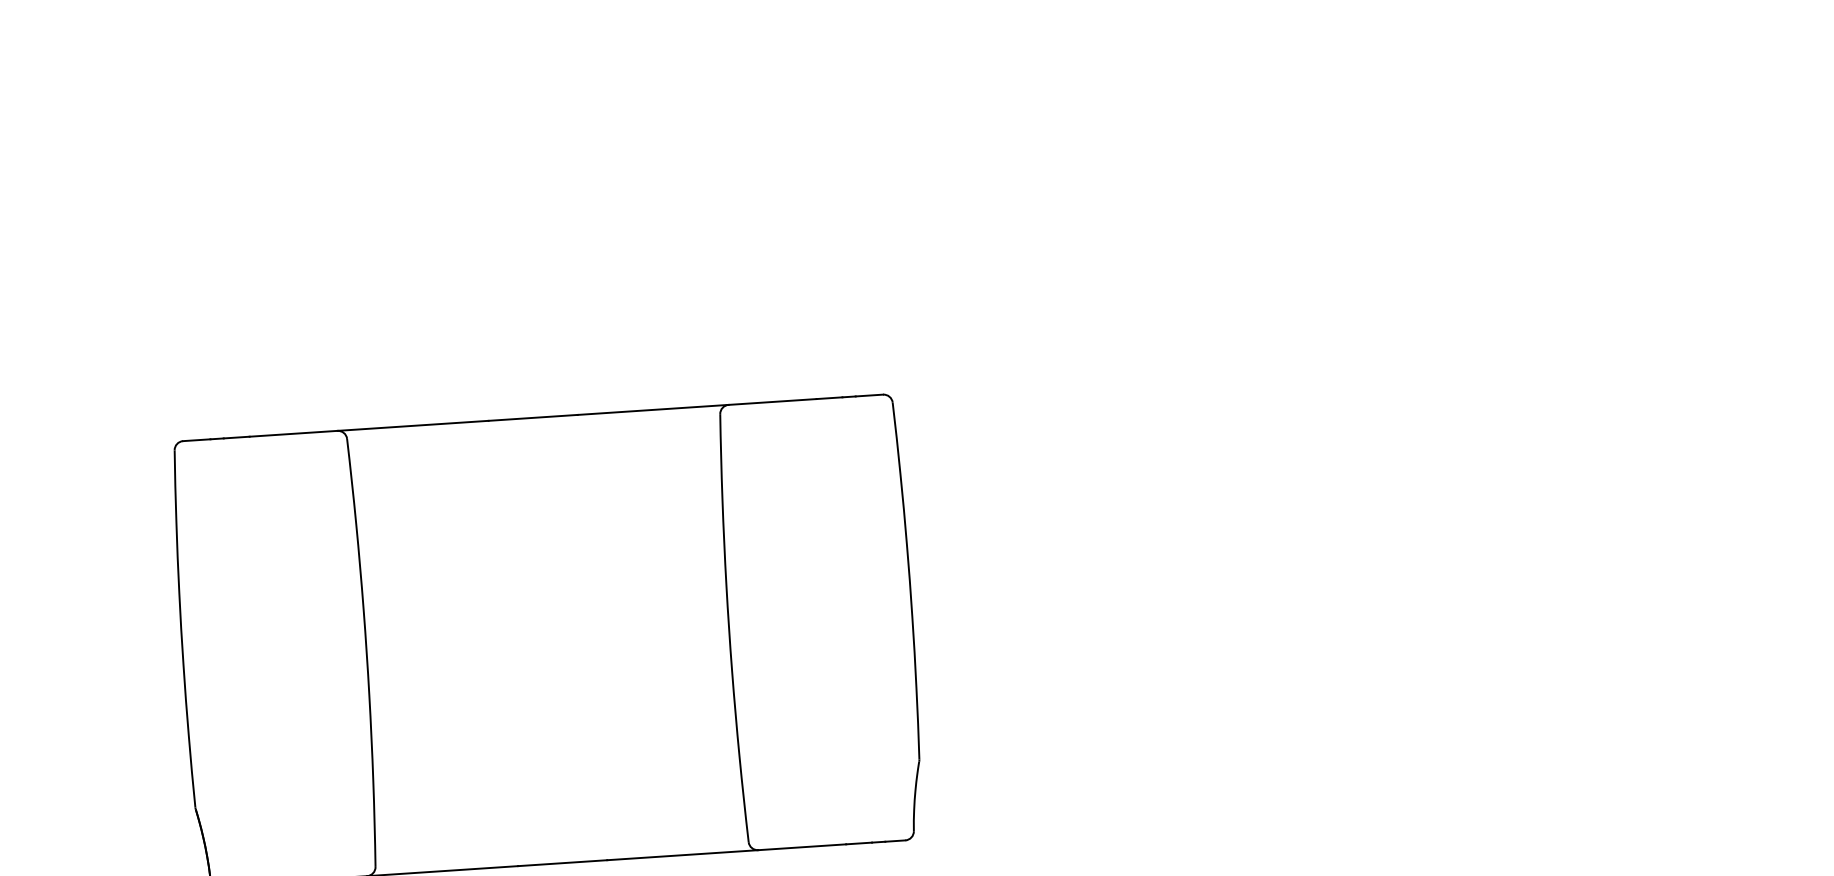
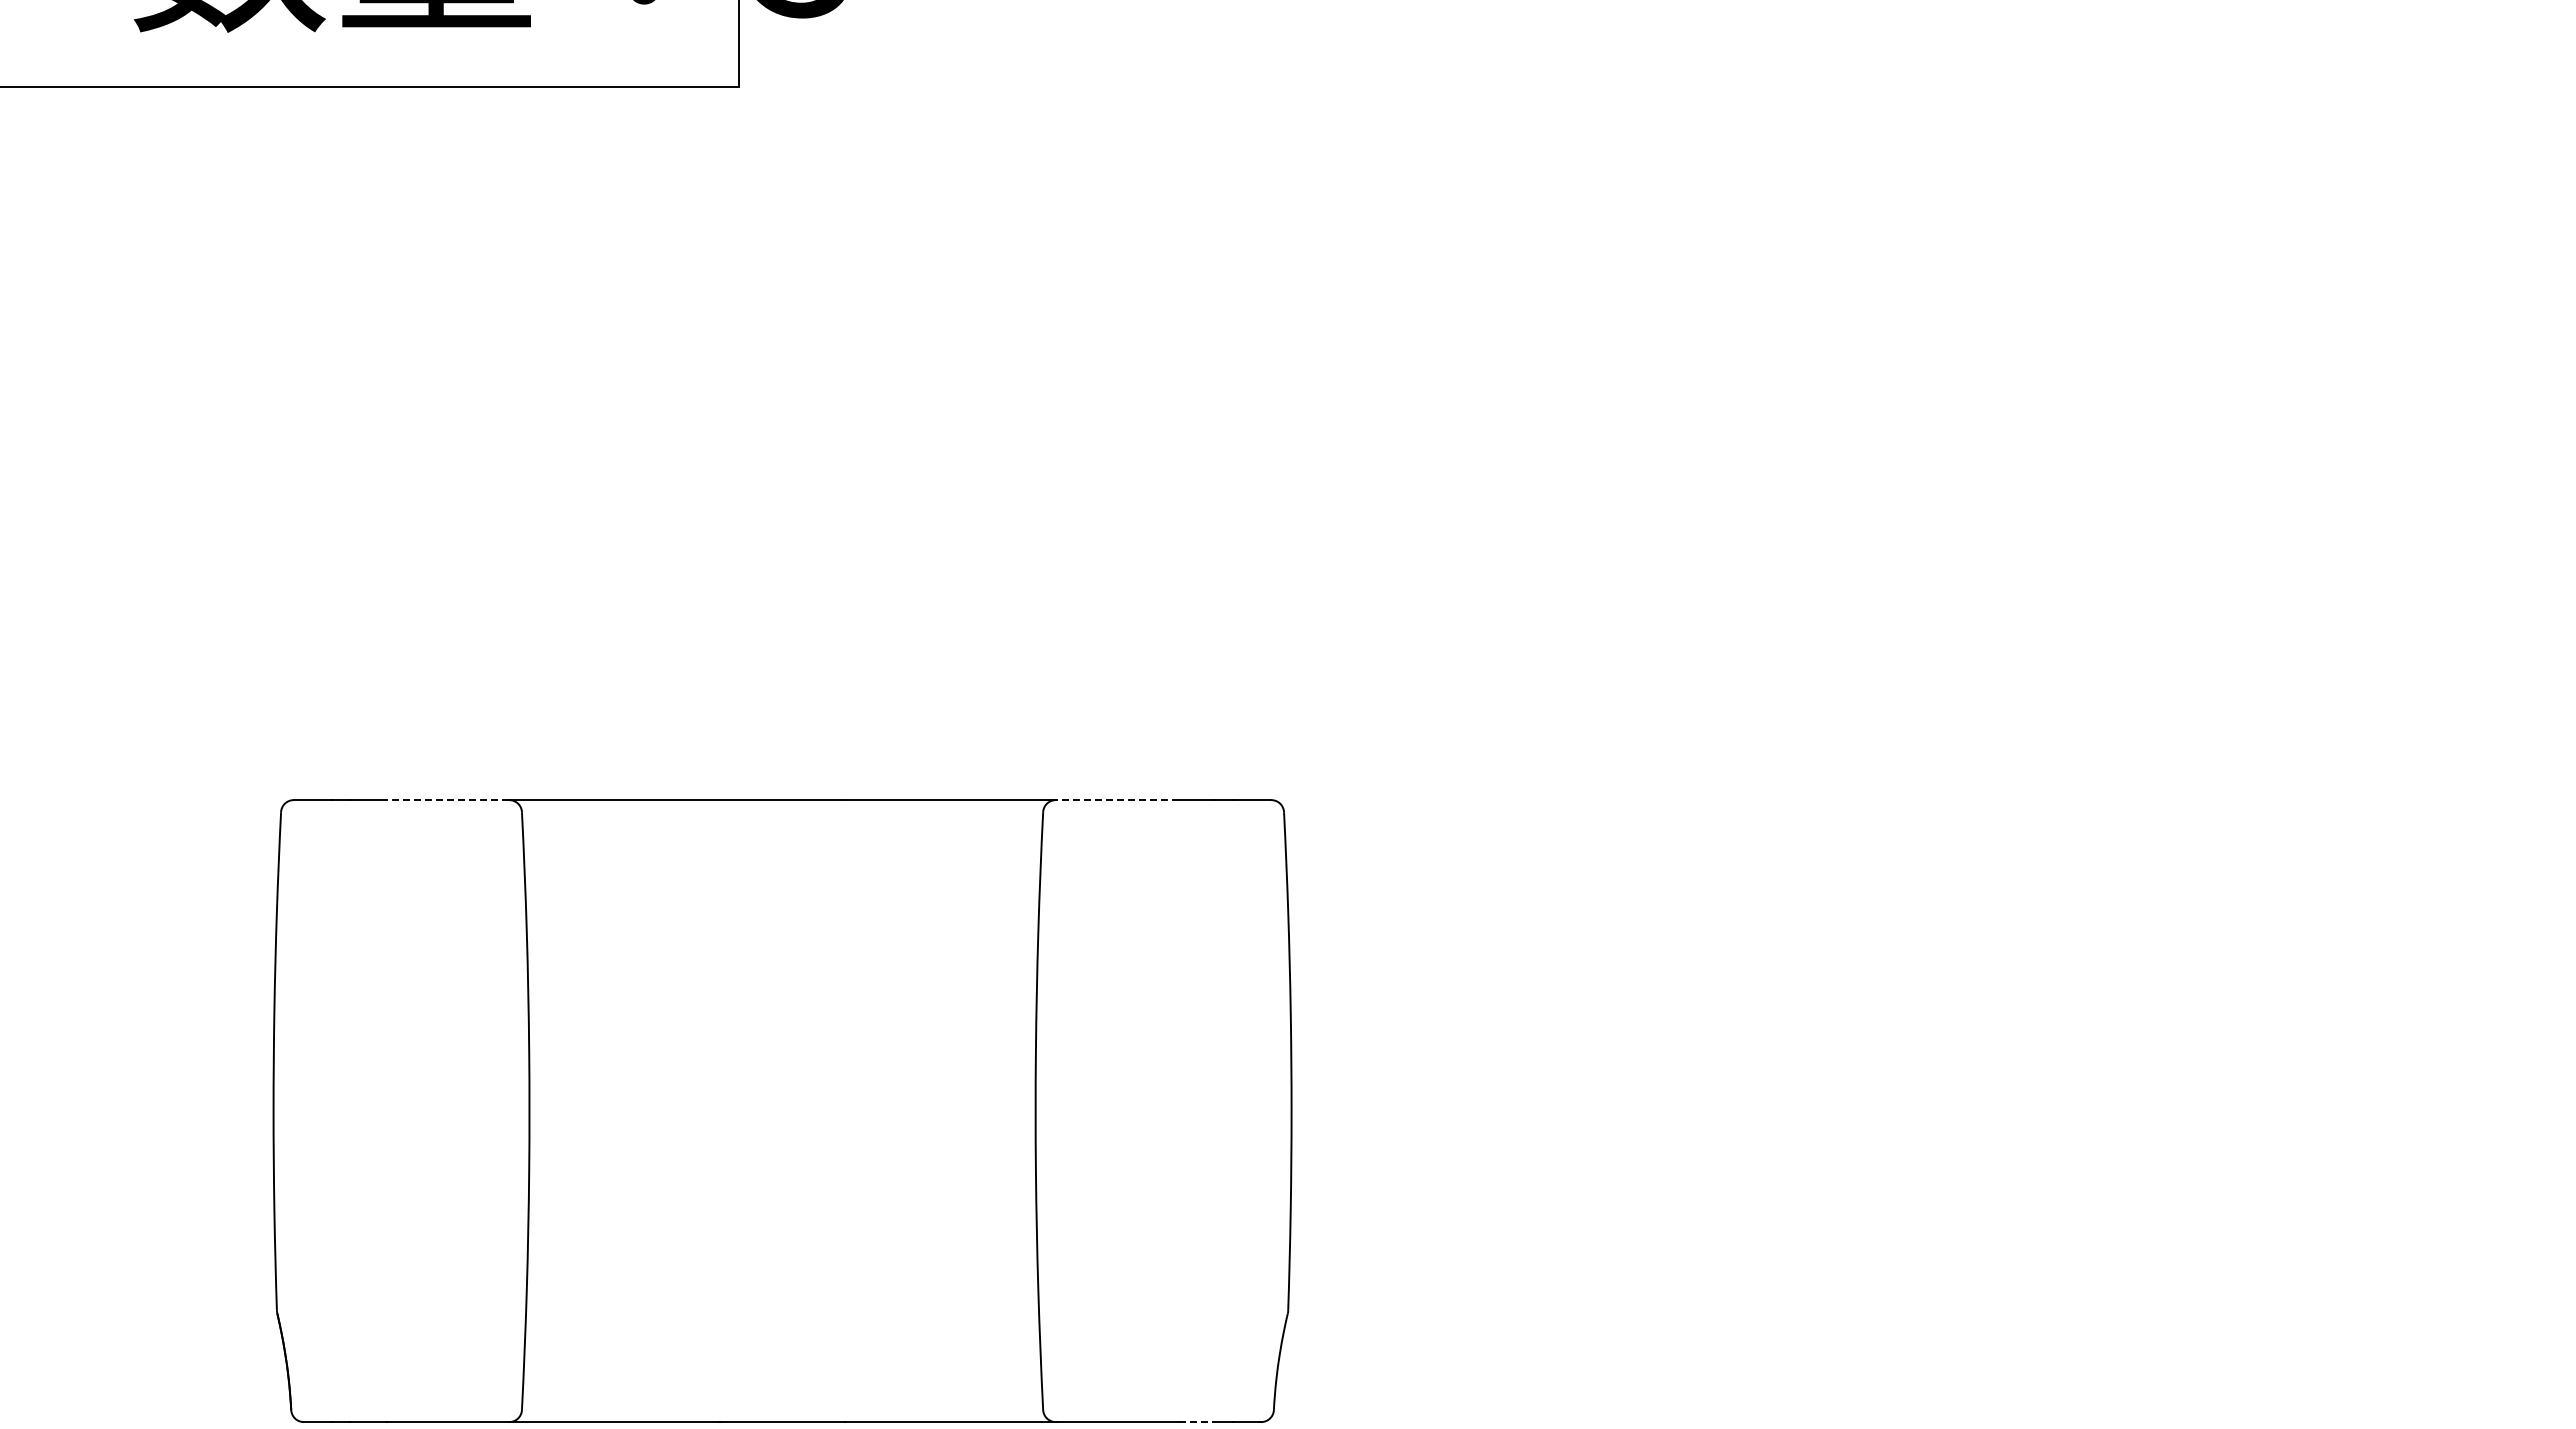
line: (772, 402) -> (1116, 800), solid -> dashed
line: (293, 434) -> (447, 800), solid -> dashed
line: (859, 843) -> (1197, 1422), solid -> dashed

